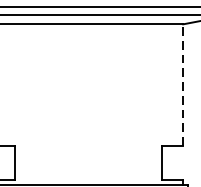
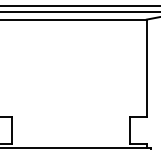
line: (182, 85) -> (146, 68), dashed -> solid

